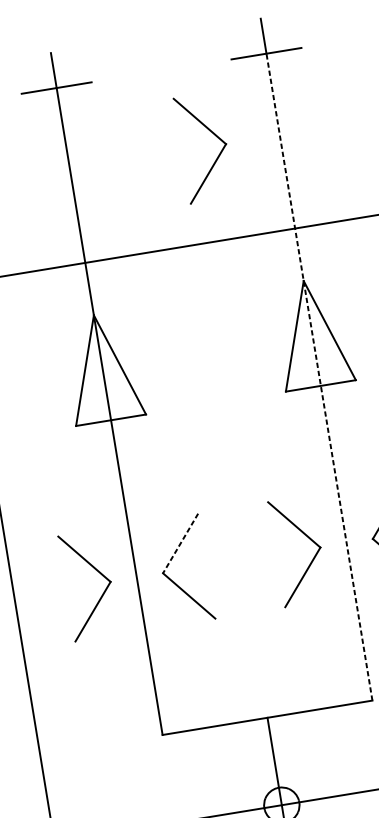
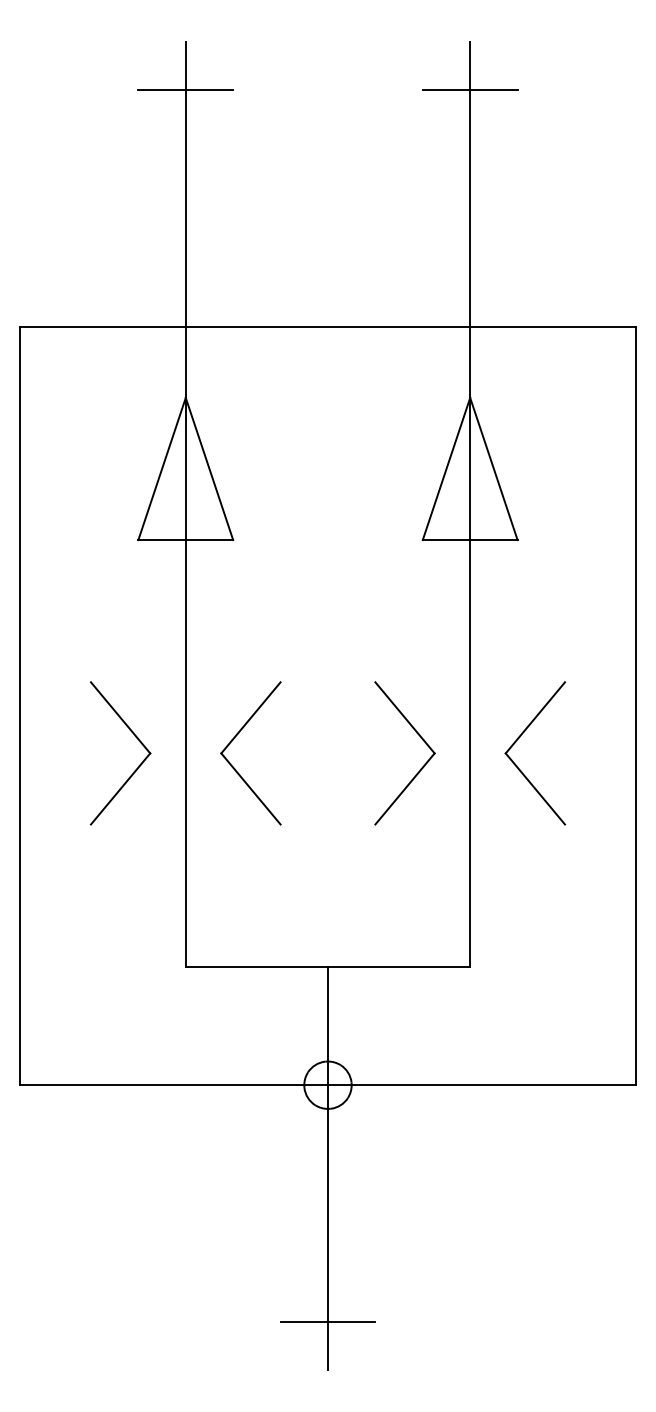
part: (218, 154) -> (385, 212), removed
line: (319, 376) -> (470, 527), dashed -> solid
line: (180, 544) -> (250, 718), dashed -> solid

